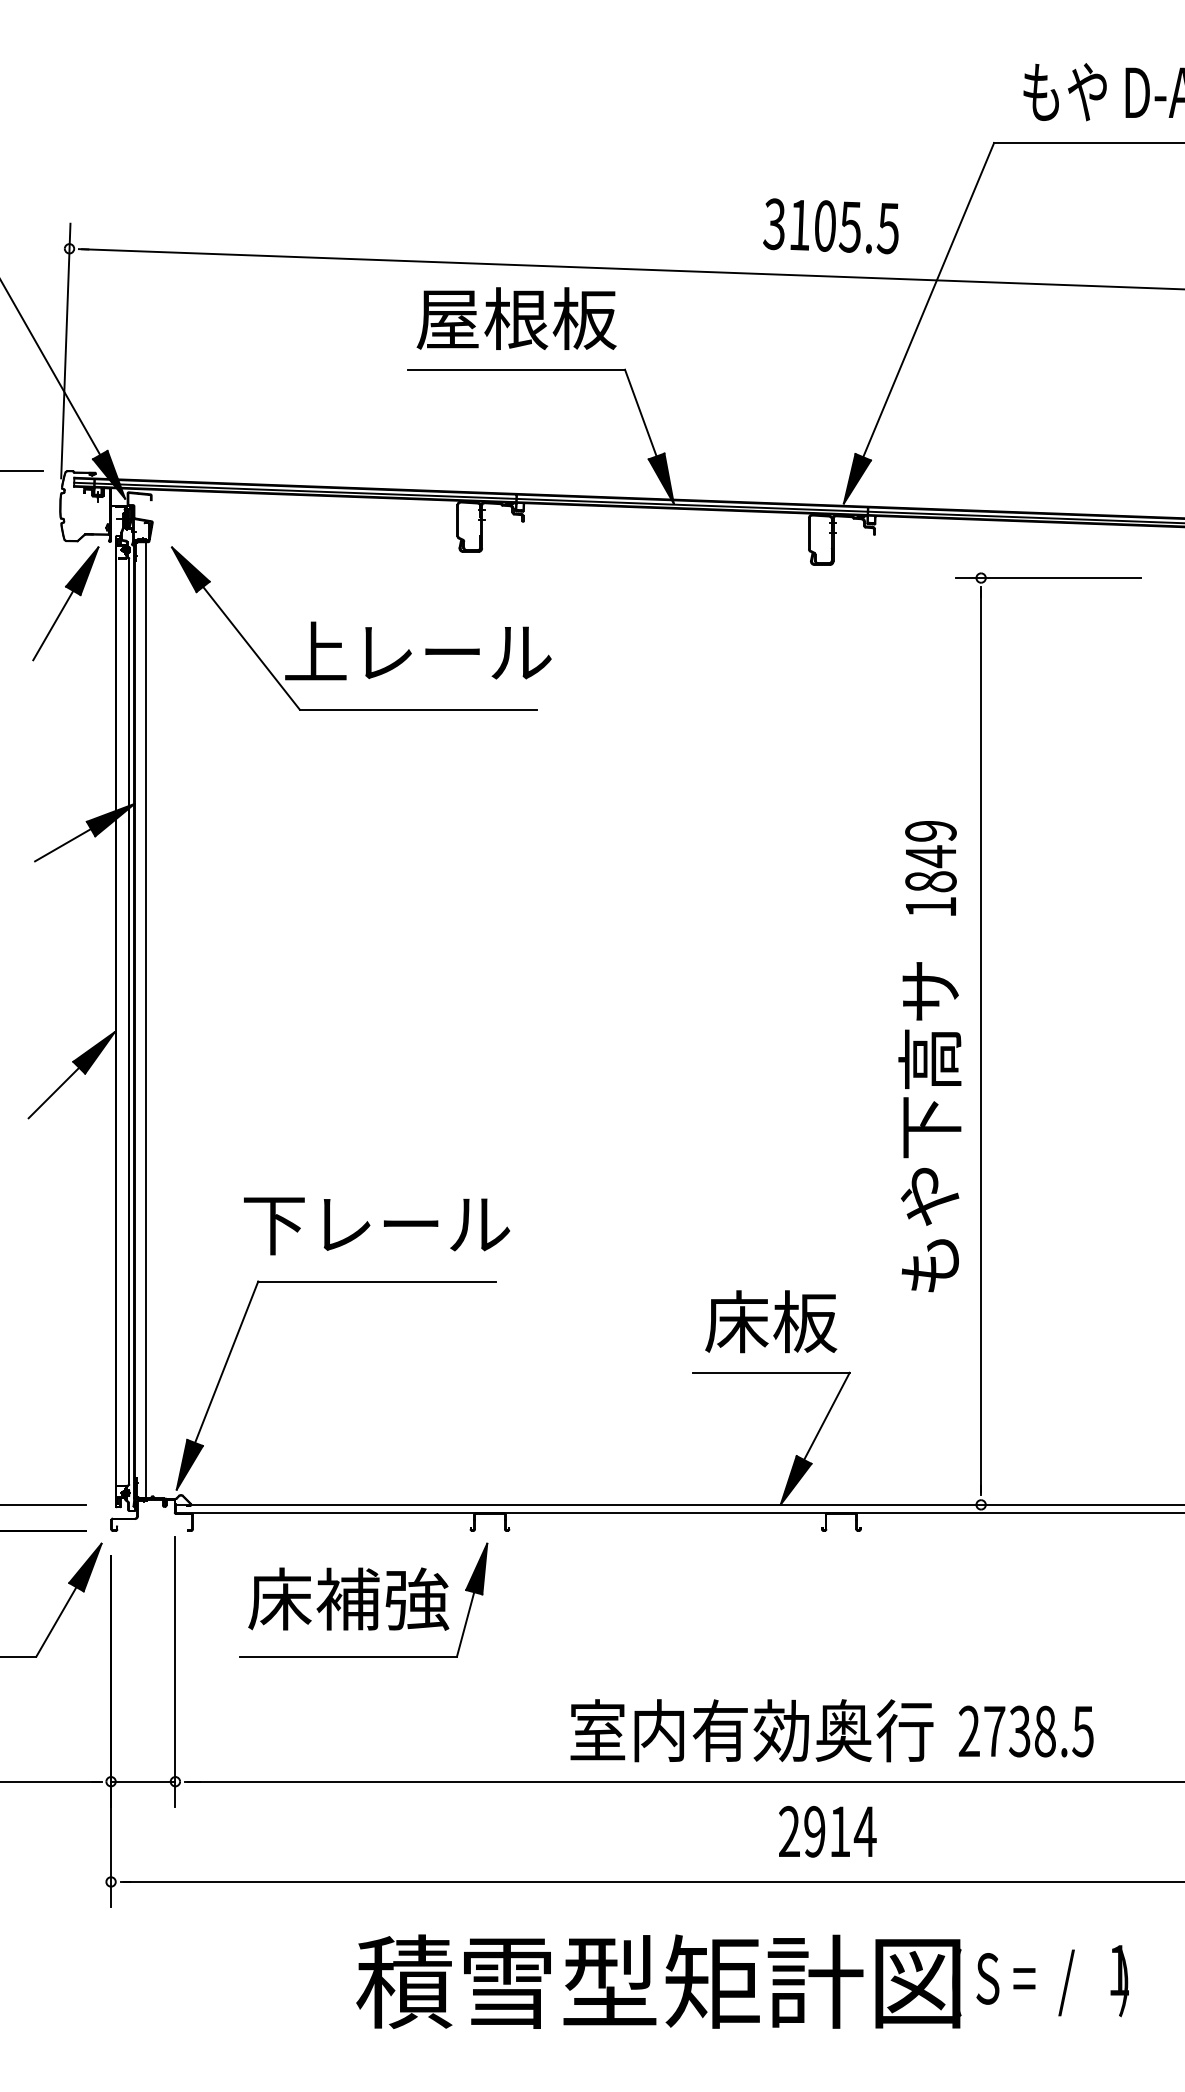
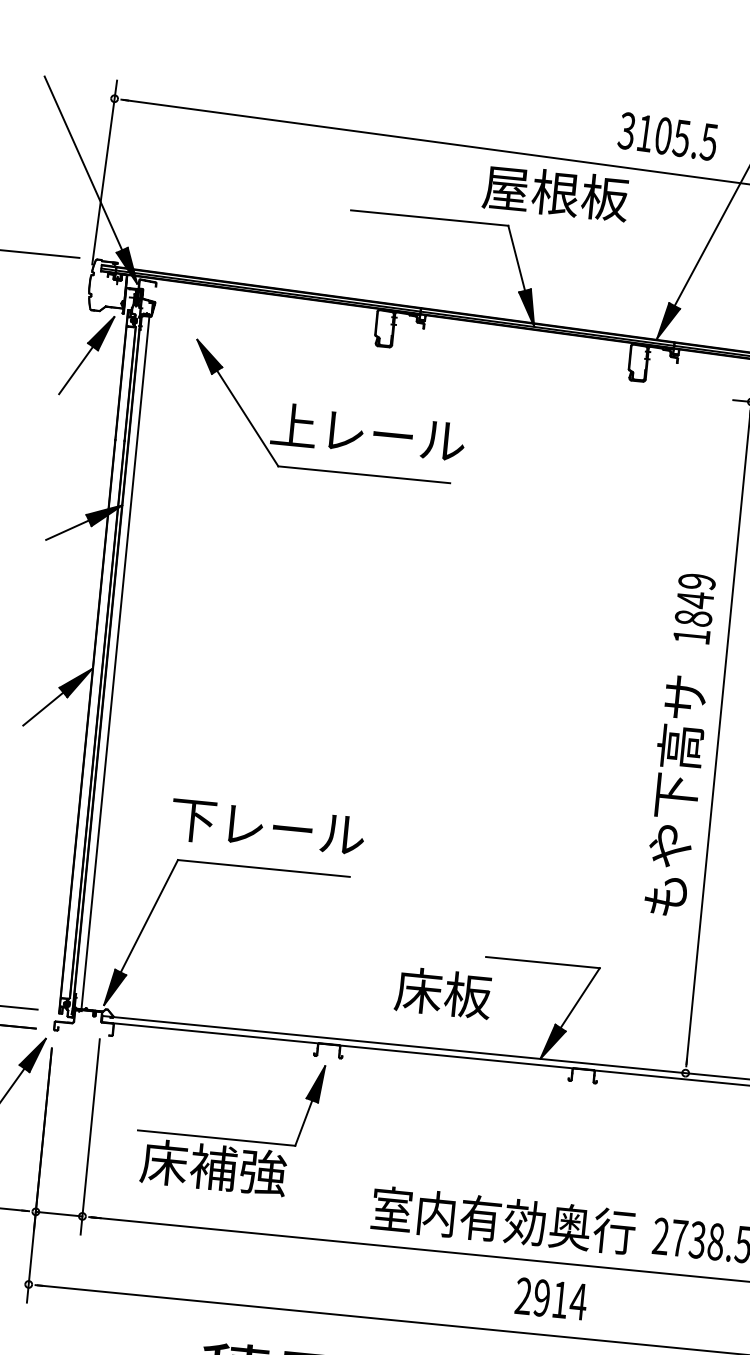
text: (516, 318) -> (555, 192), moved
part: (360, 628) -> (328, 411), moved
text: (771, 1321) -> (443, 992), moved
text: (348, 1598) -> (213, 1167), moved

